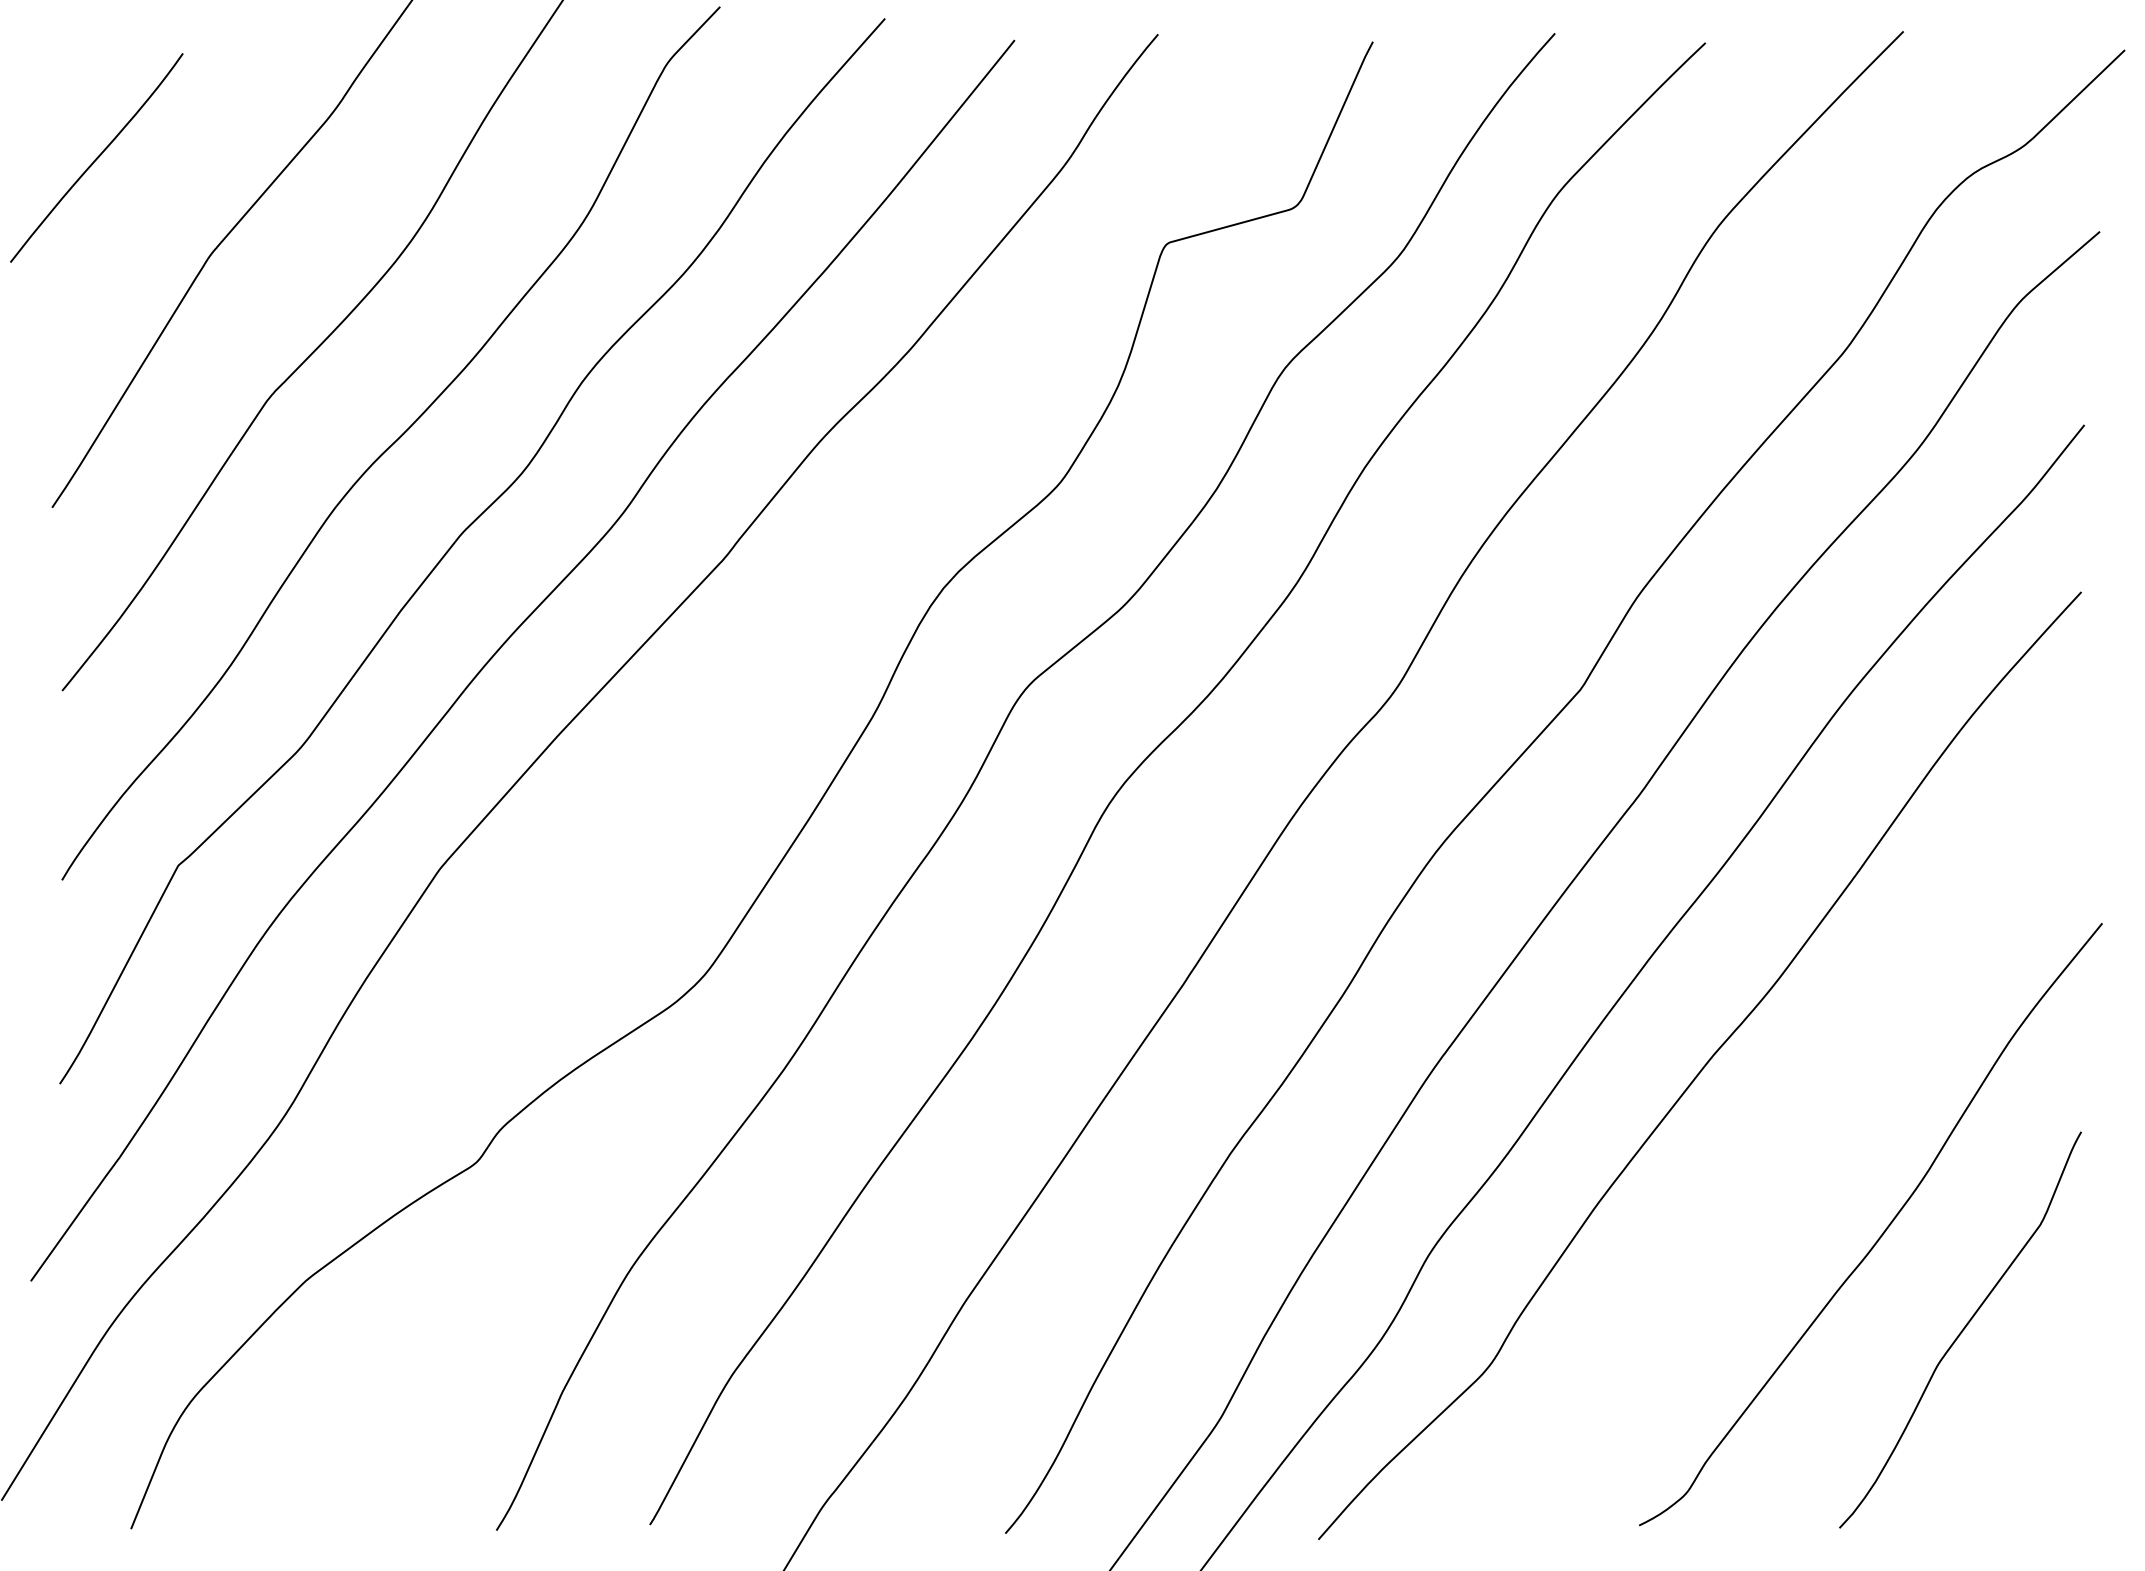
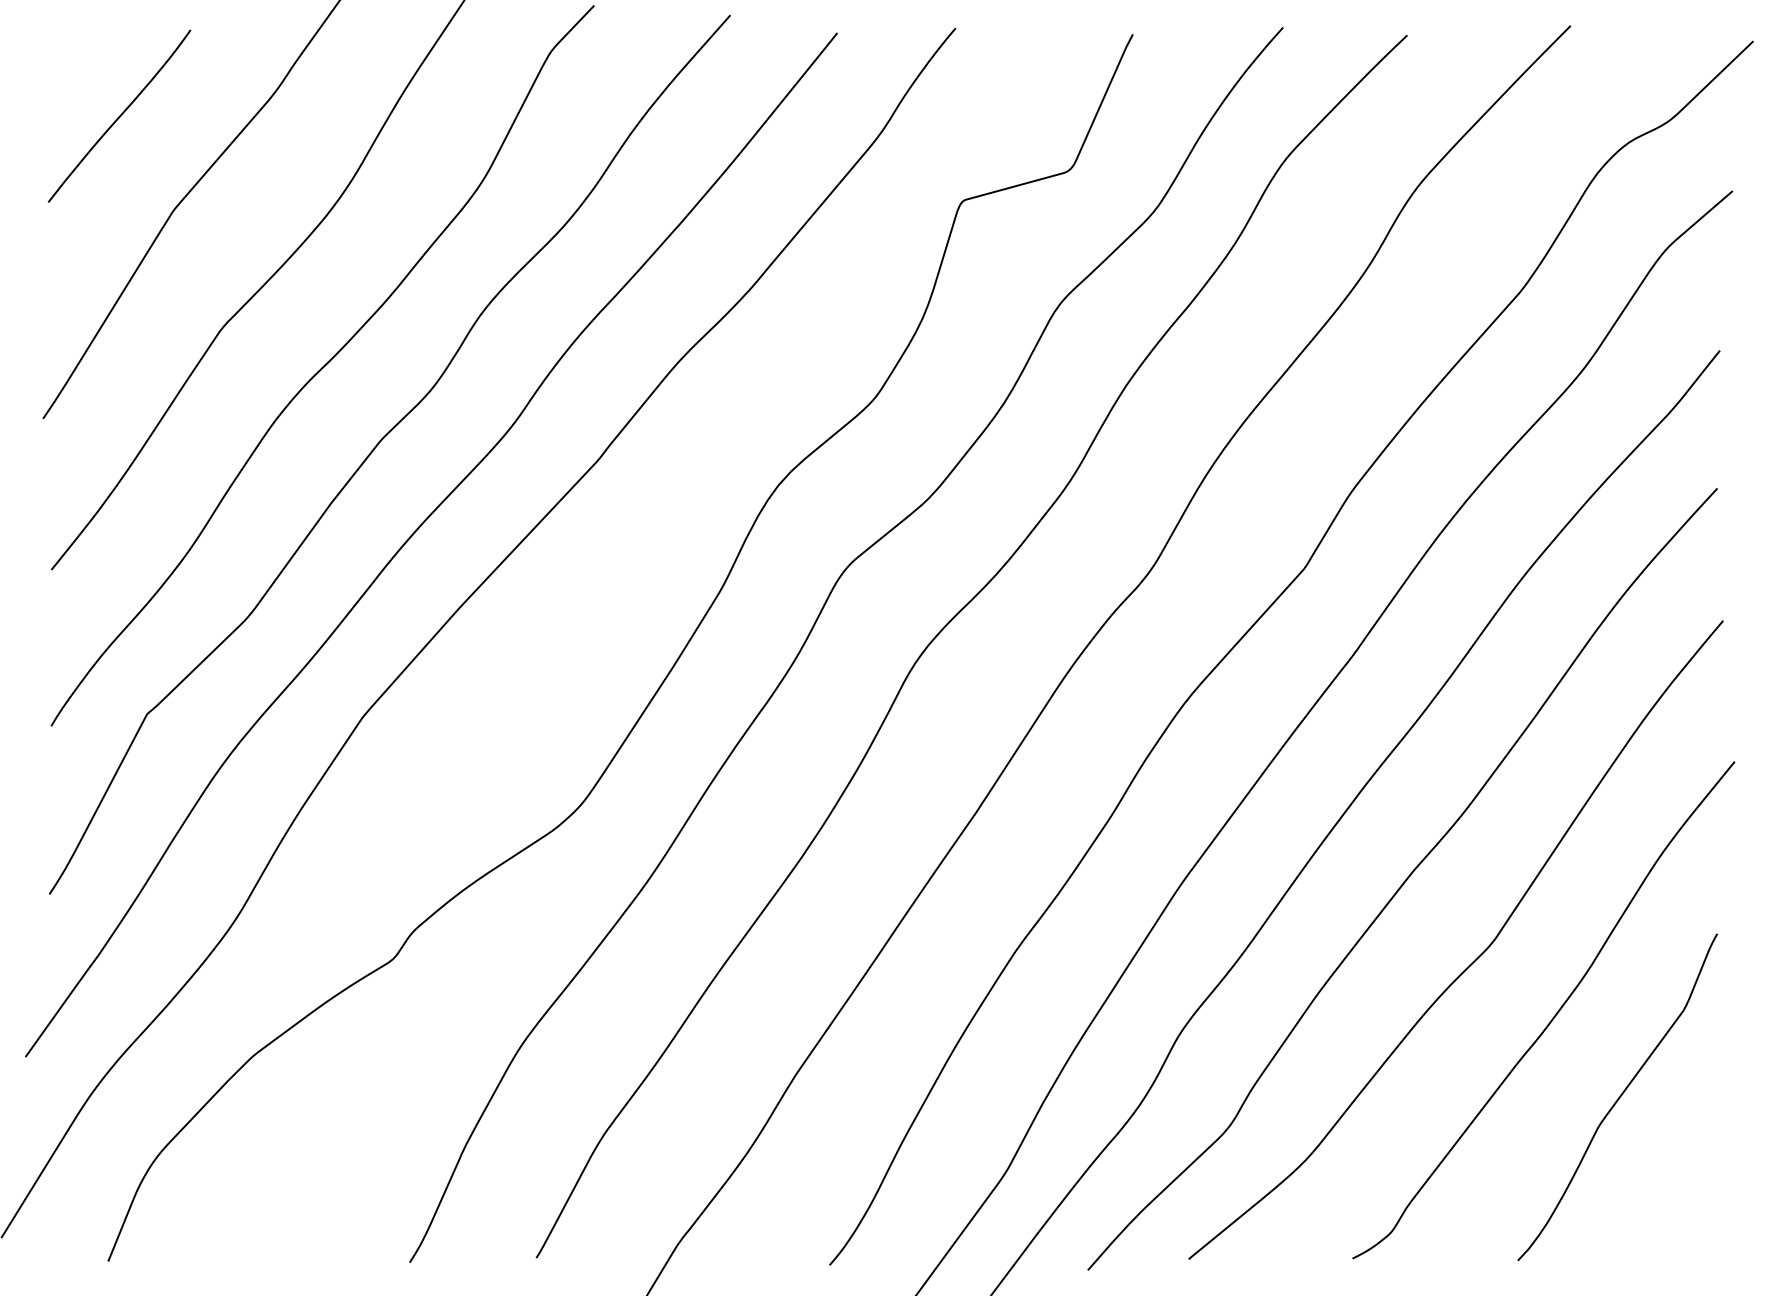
curve: (96, 157) -> (119, 115), moved
curve: (1788, 1162) -> (1475, 959), added

